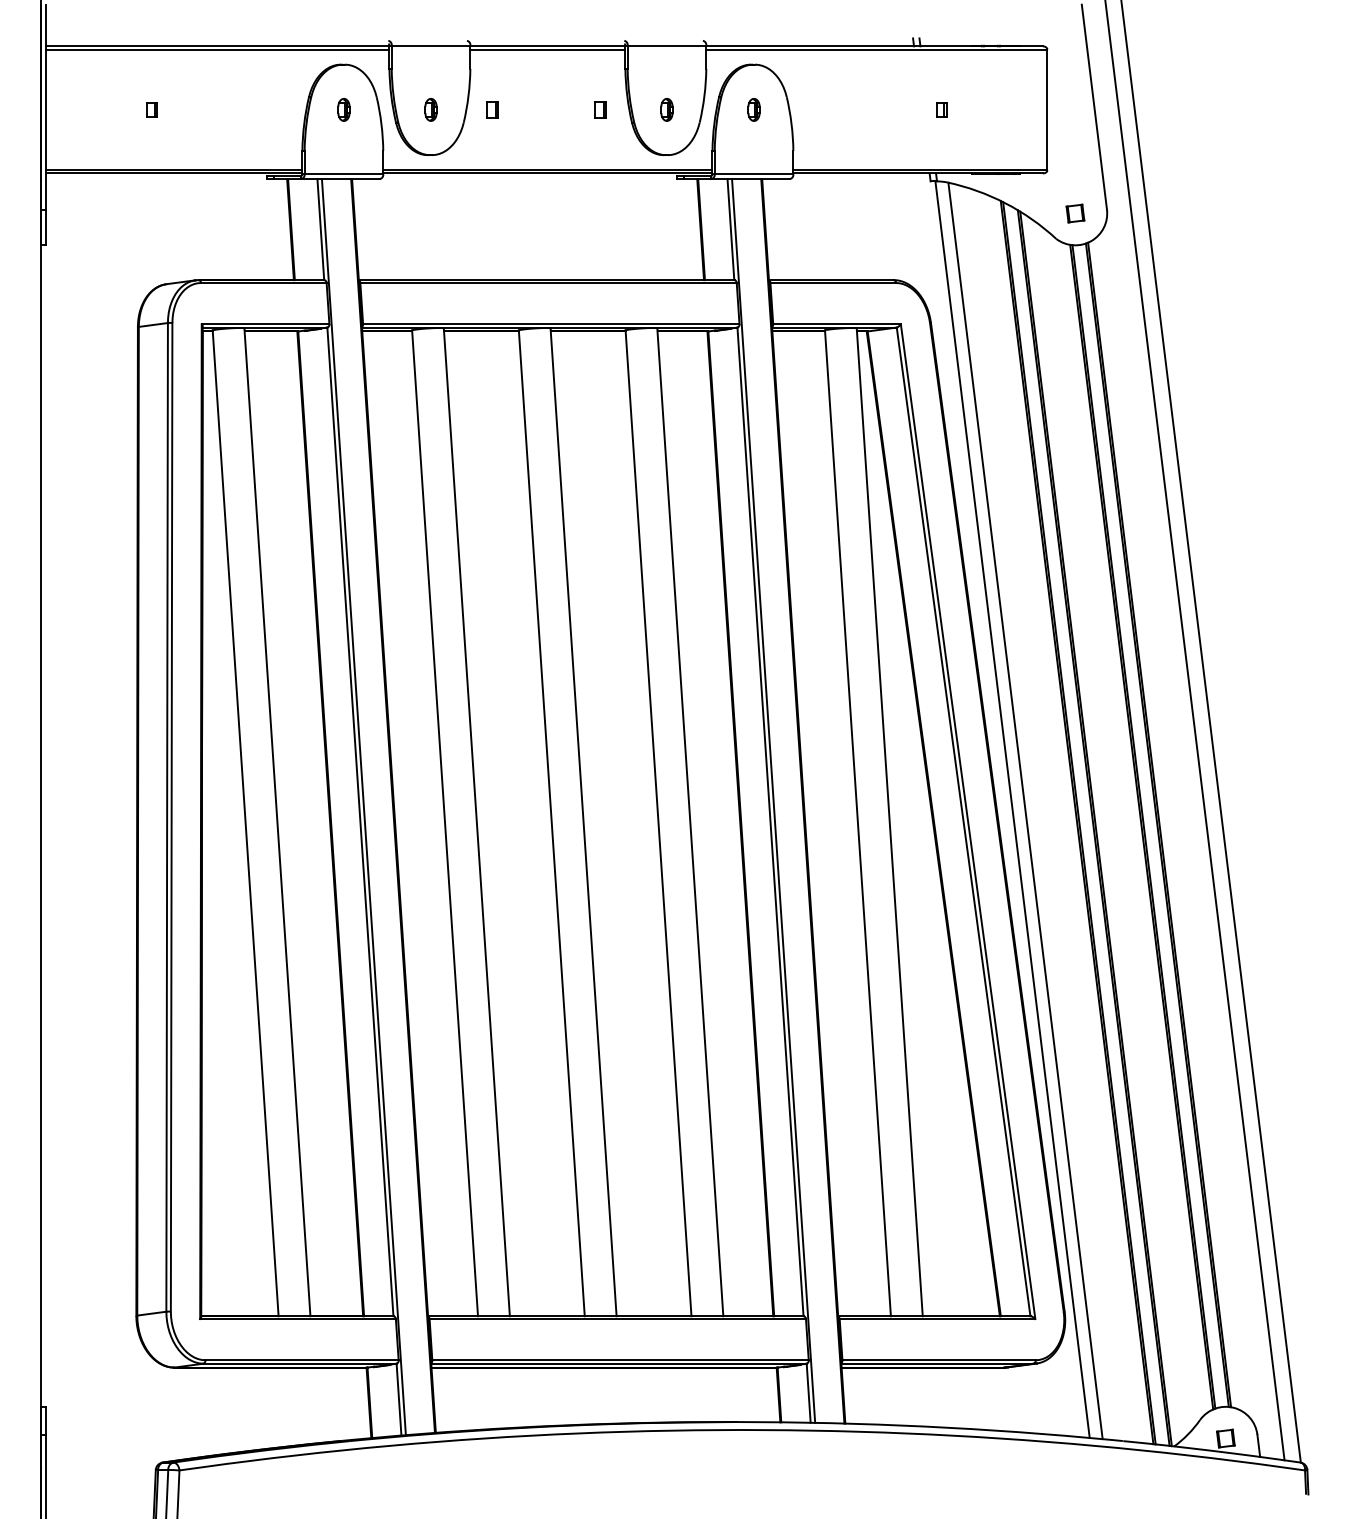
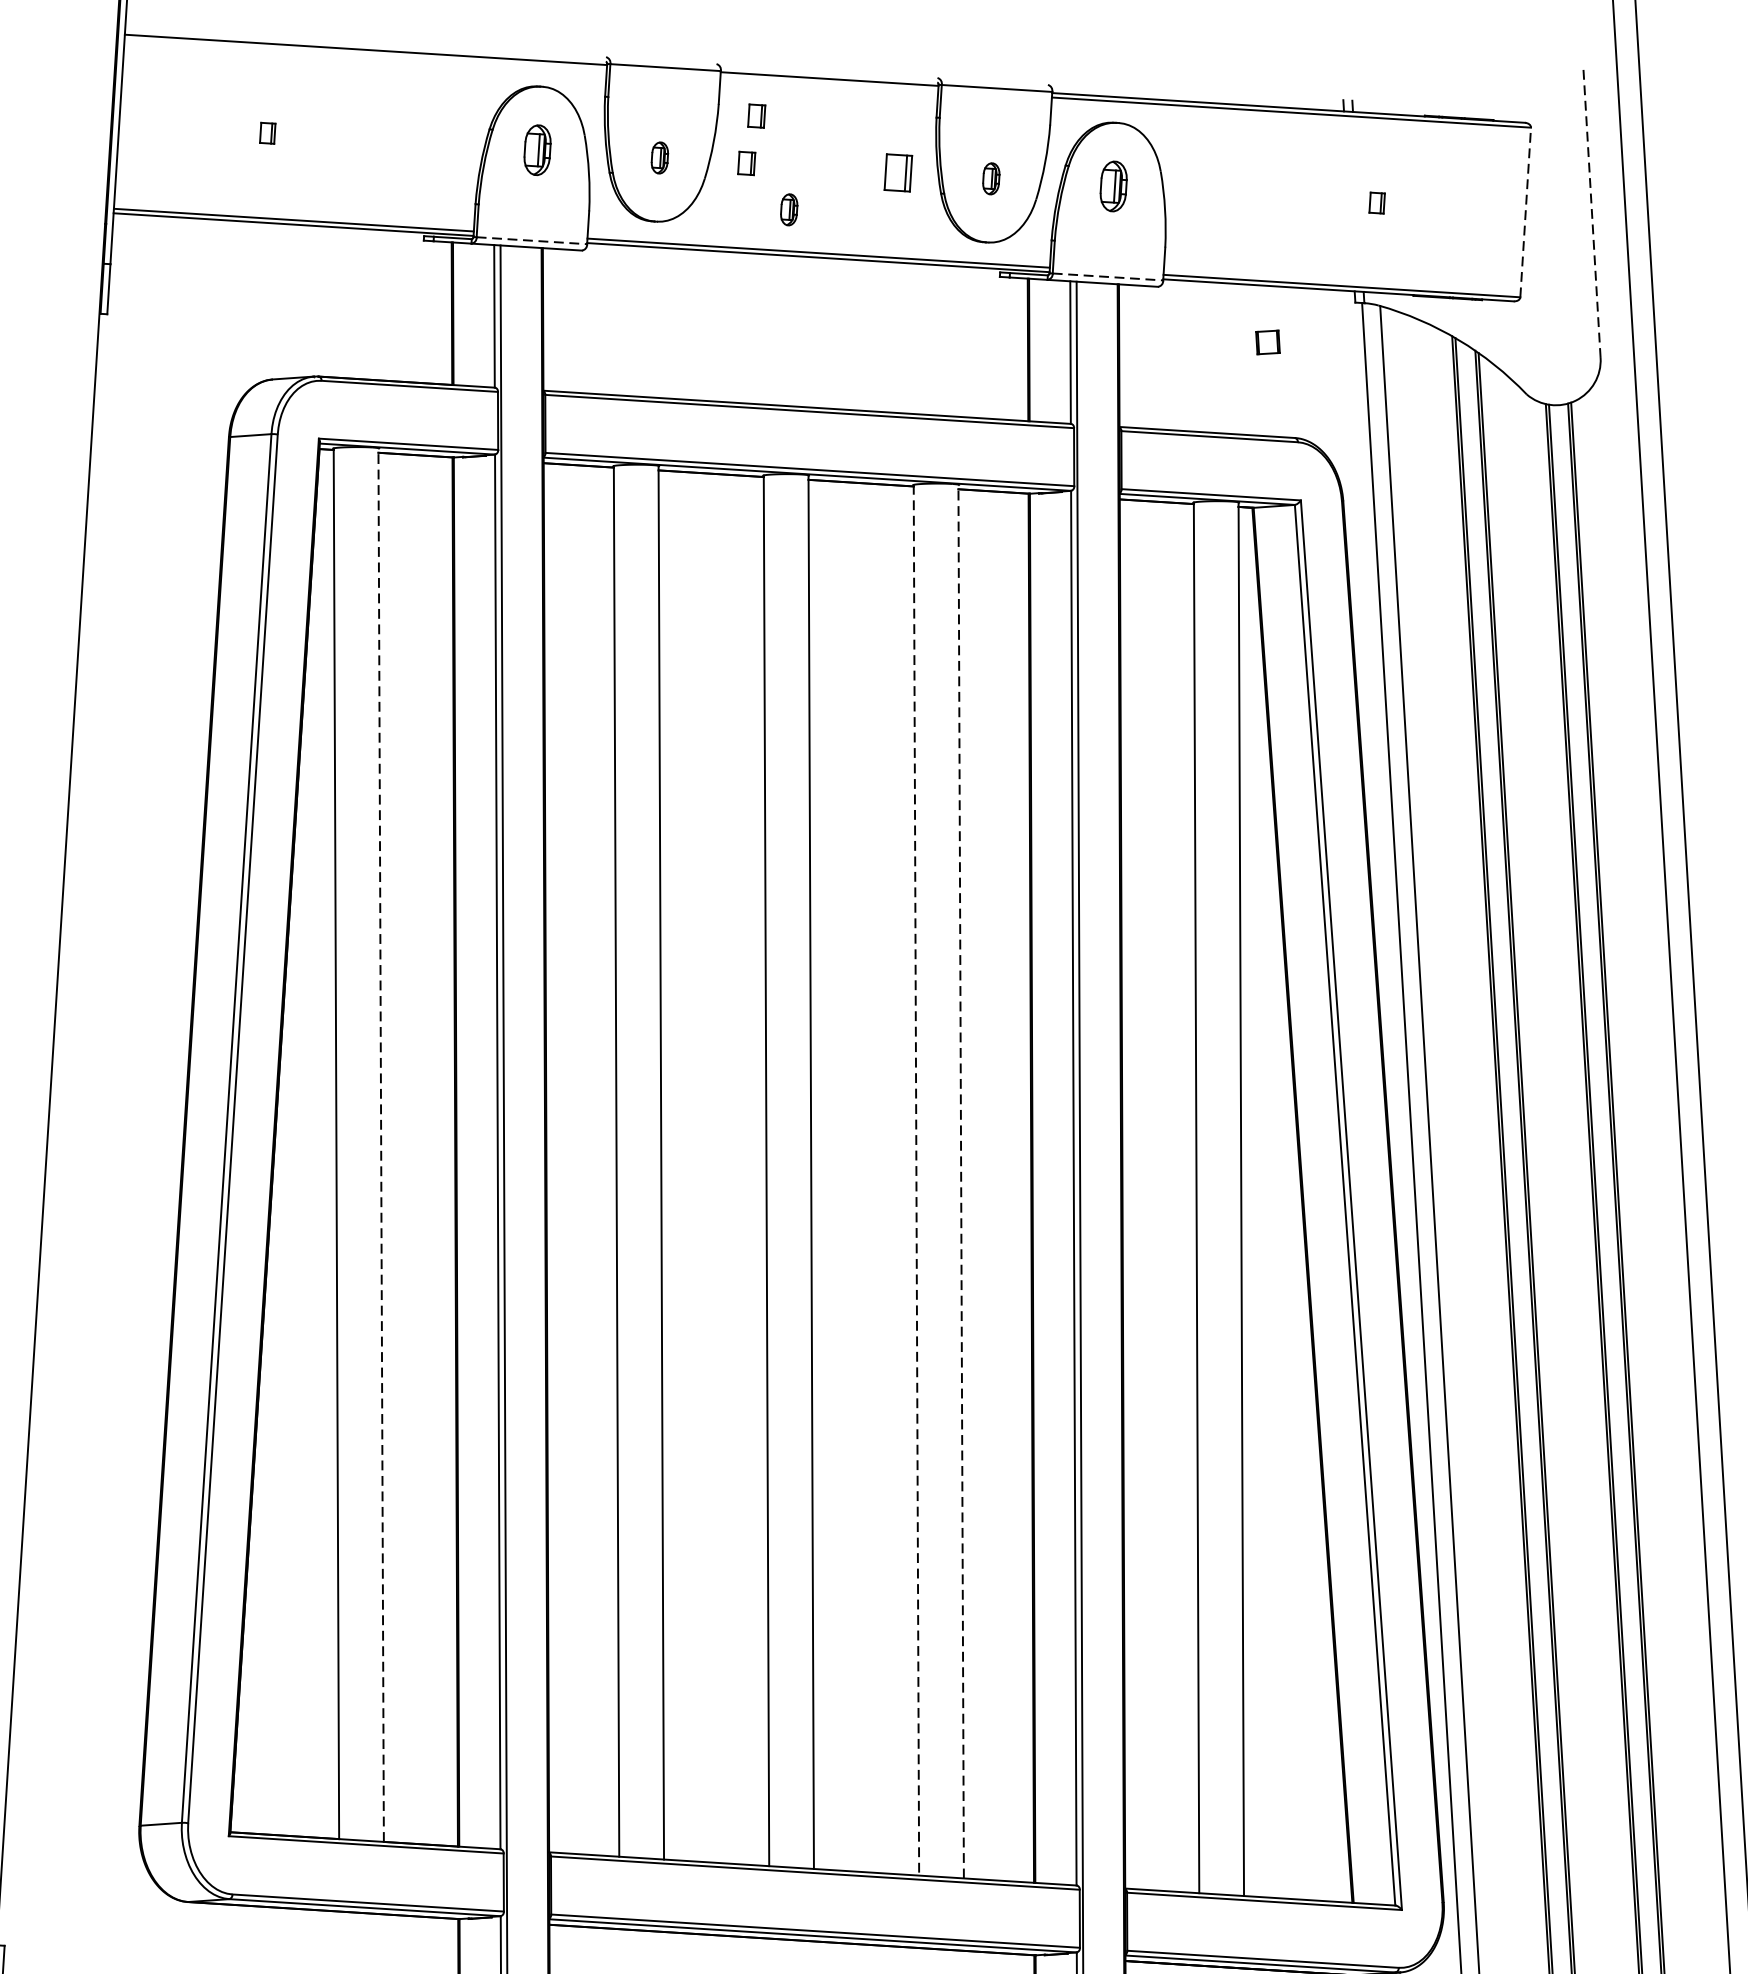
line: (217, 49) -> (365, 54), removed
line: (547, 49) -> (828, 83), removed
part: (497, 75) -> (756, 115), added
line: (1094, 106) -> (1592, 211), solid -> dashed
part: (343, 109) -> (536, 149), size x1.6
part: (600, 109) -> (897, 172), size x1.6
part: (753, 109) -> (1112, 185), size x1.6
line: (1047, 109) -> (1525, 211), solid -> dashed
part: (524, 140) -> (788, 209), added
line: (344, 174) -> (532, 241), solid -> dashed
line: (754, 174) -> (1108, 277), solid -> dashed
part: (1075, 213) -> (1268, 342), moved
line: (277, 821) -> (381, 1144), solid -> dashed
line: (690, 821) -> (961, 1180), solid -> dashed
line: (658, 823) -> (916, 1180), solid -> dashed

